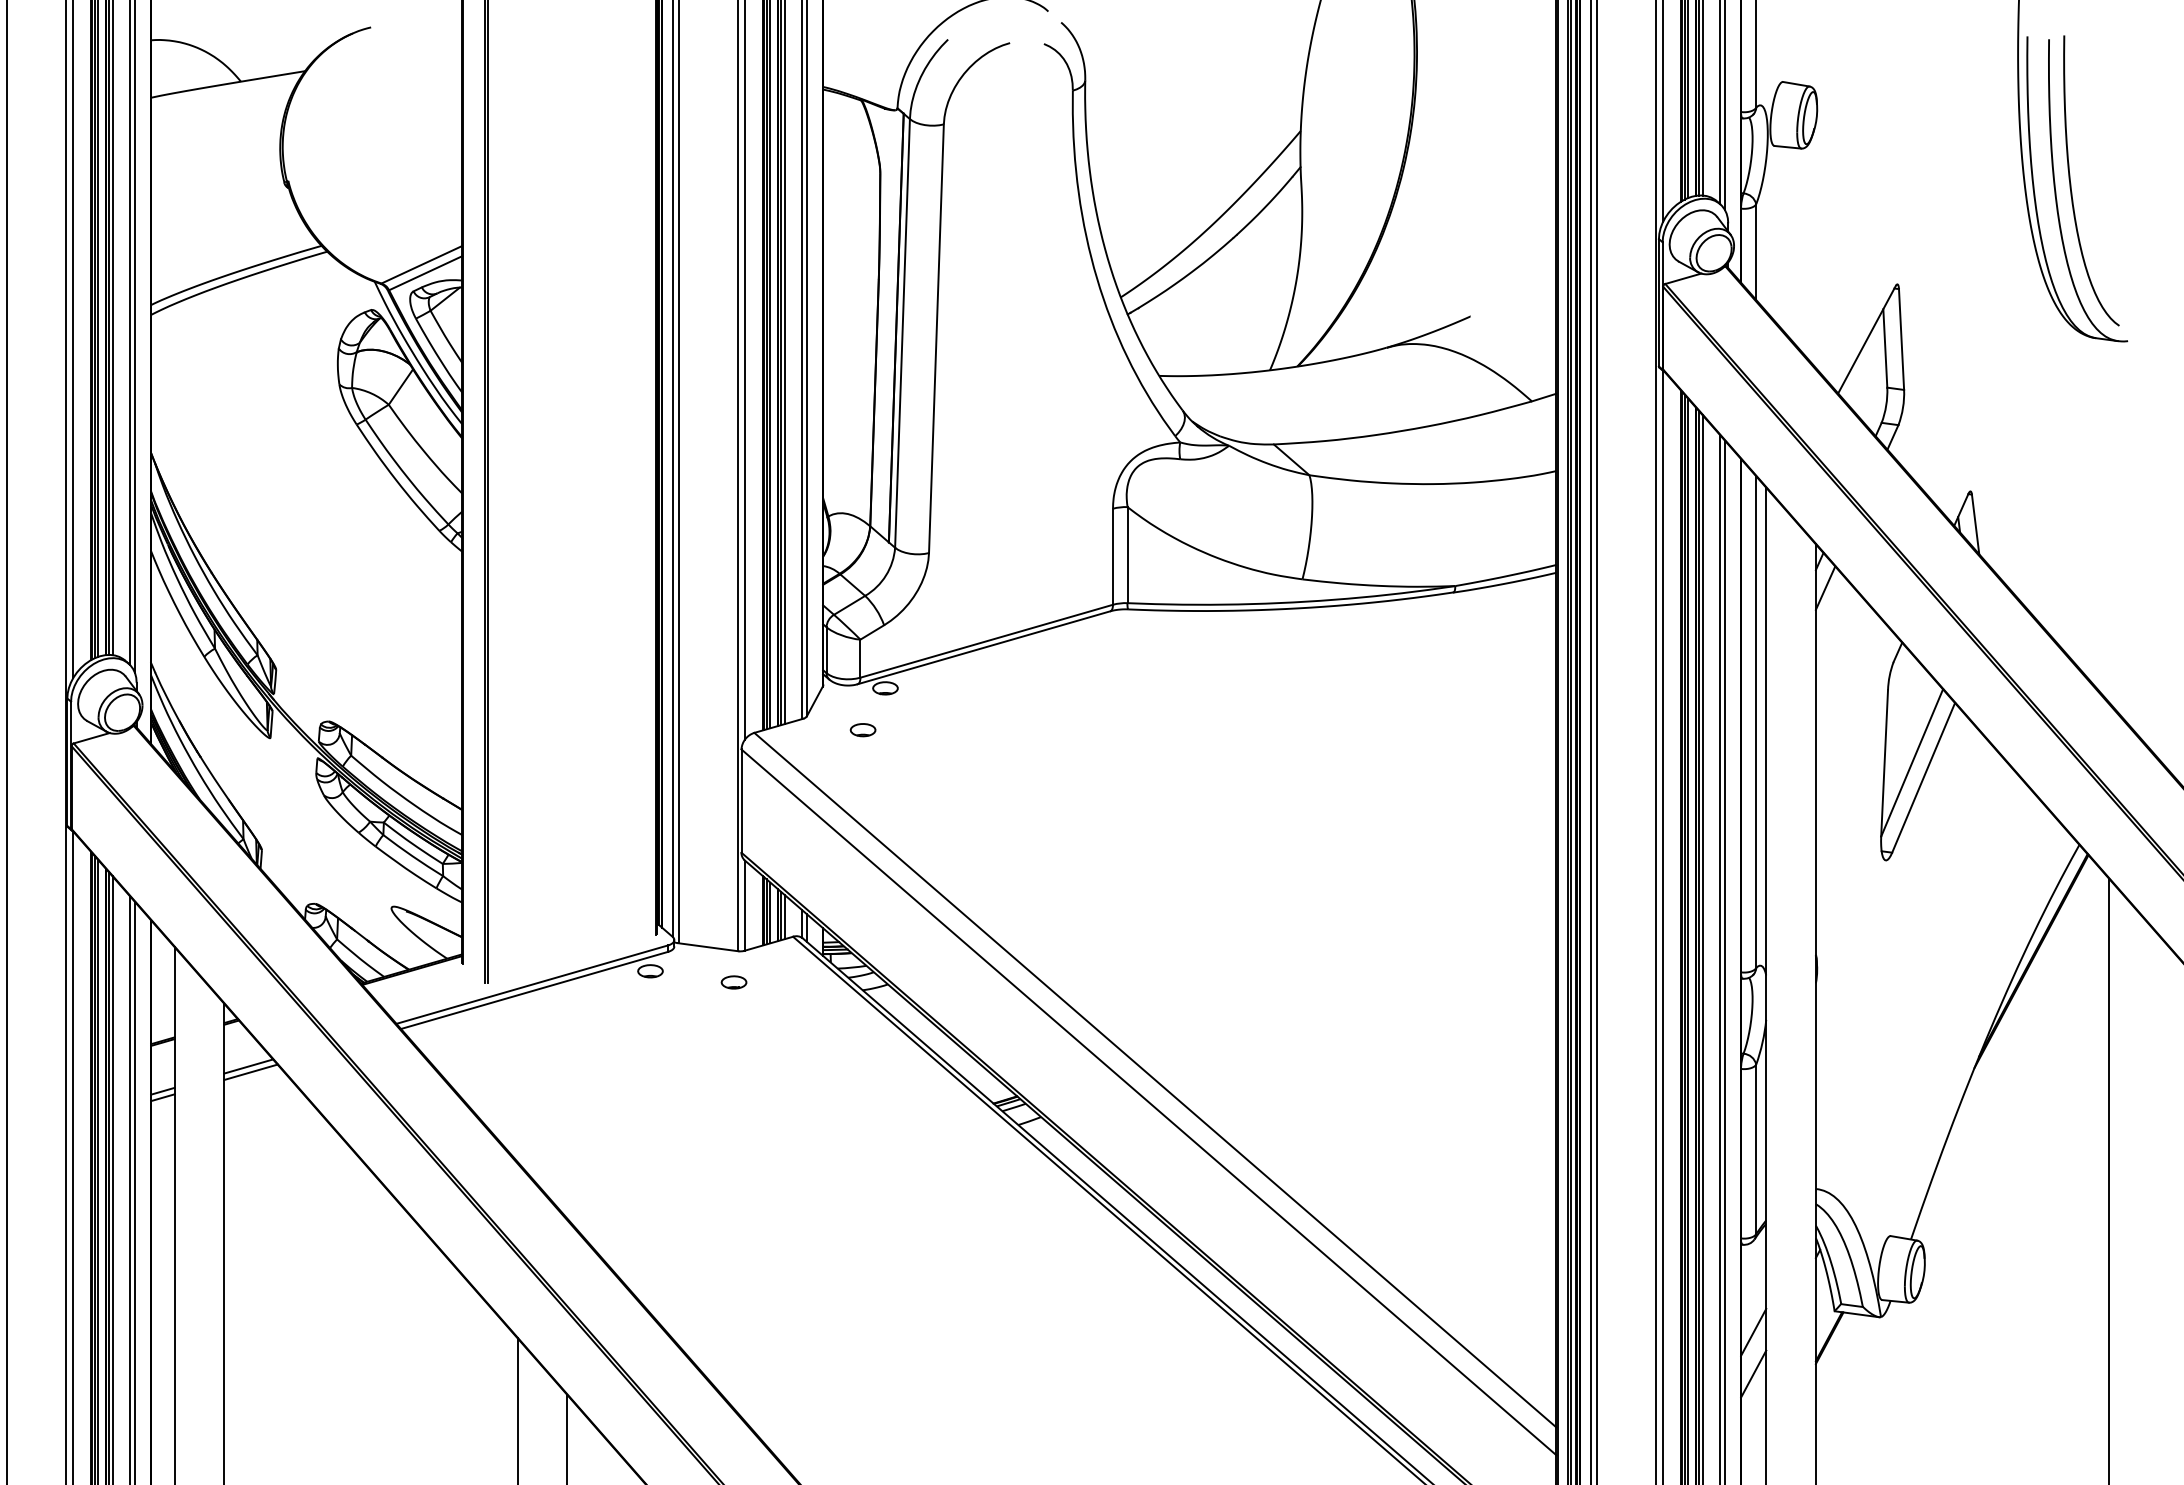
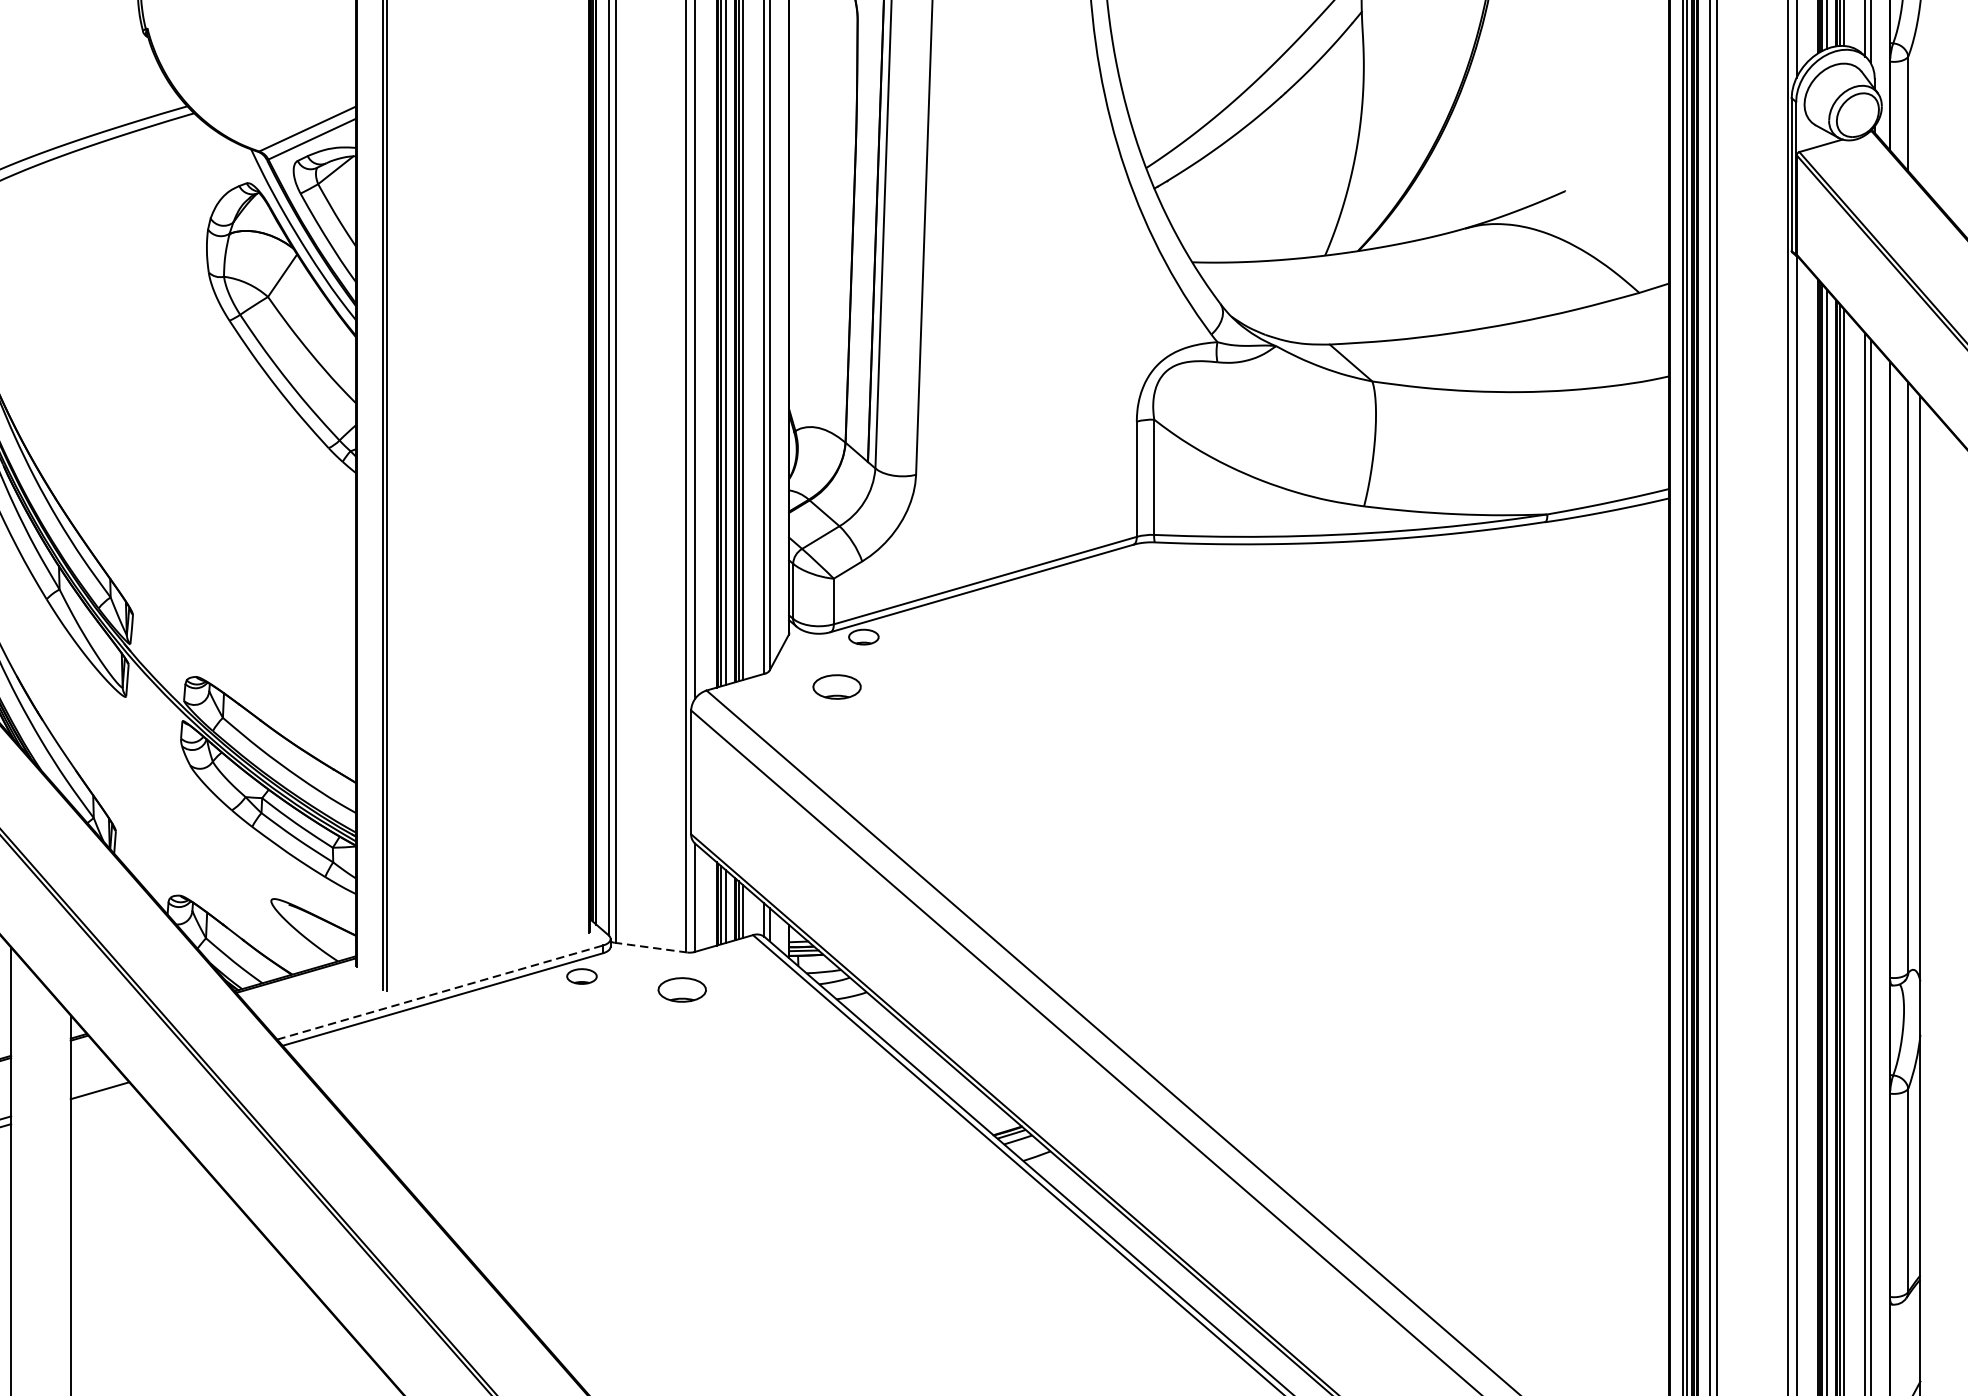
part: (862, 730) -> (836, 687), size x1.6
line: (708, 947) -> (651, 947), solid -> dashed
part: (733, 982) -> (681, 989), size x1.6
line: (532, 984) -> (440, 992), solid -> dashed
line: (250, 1071) -> (102, 1096), removed

